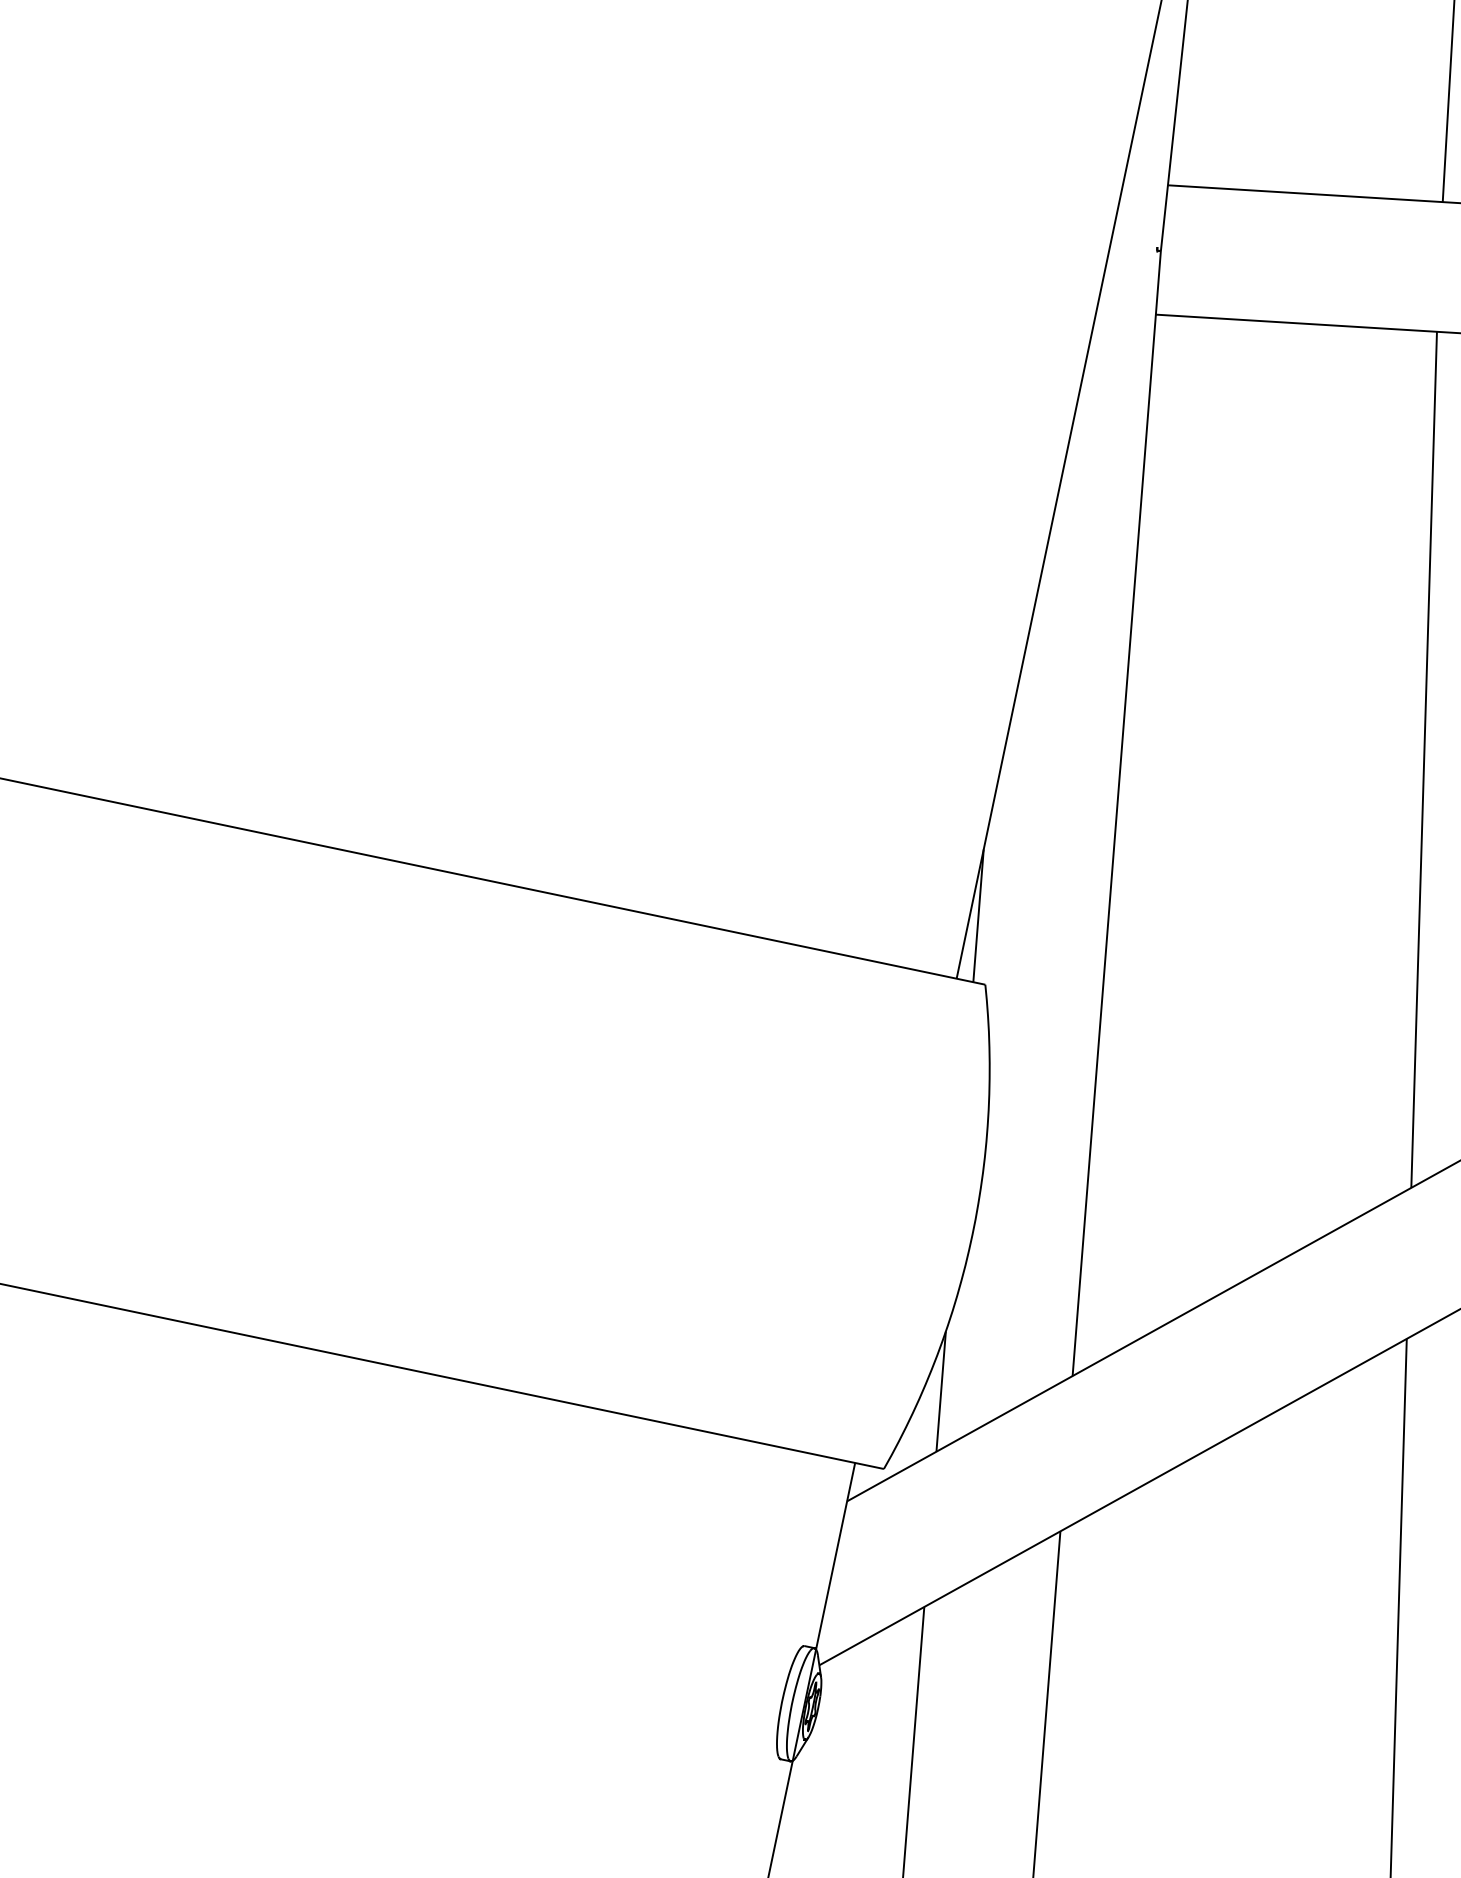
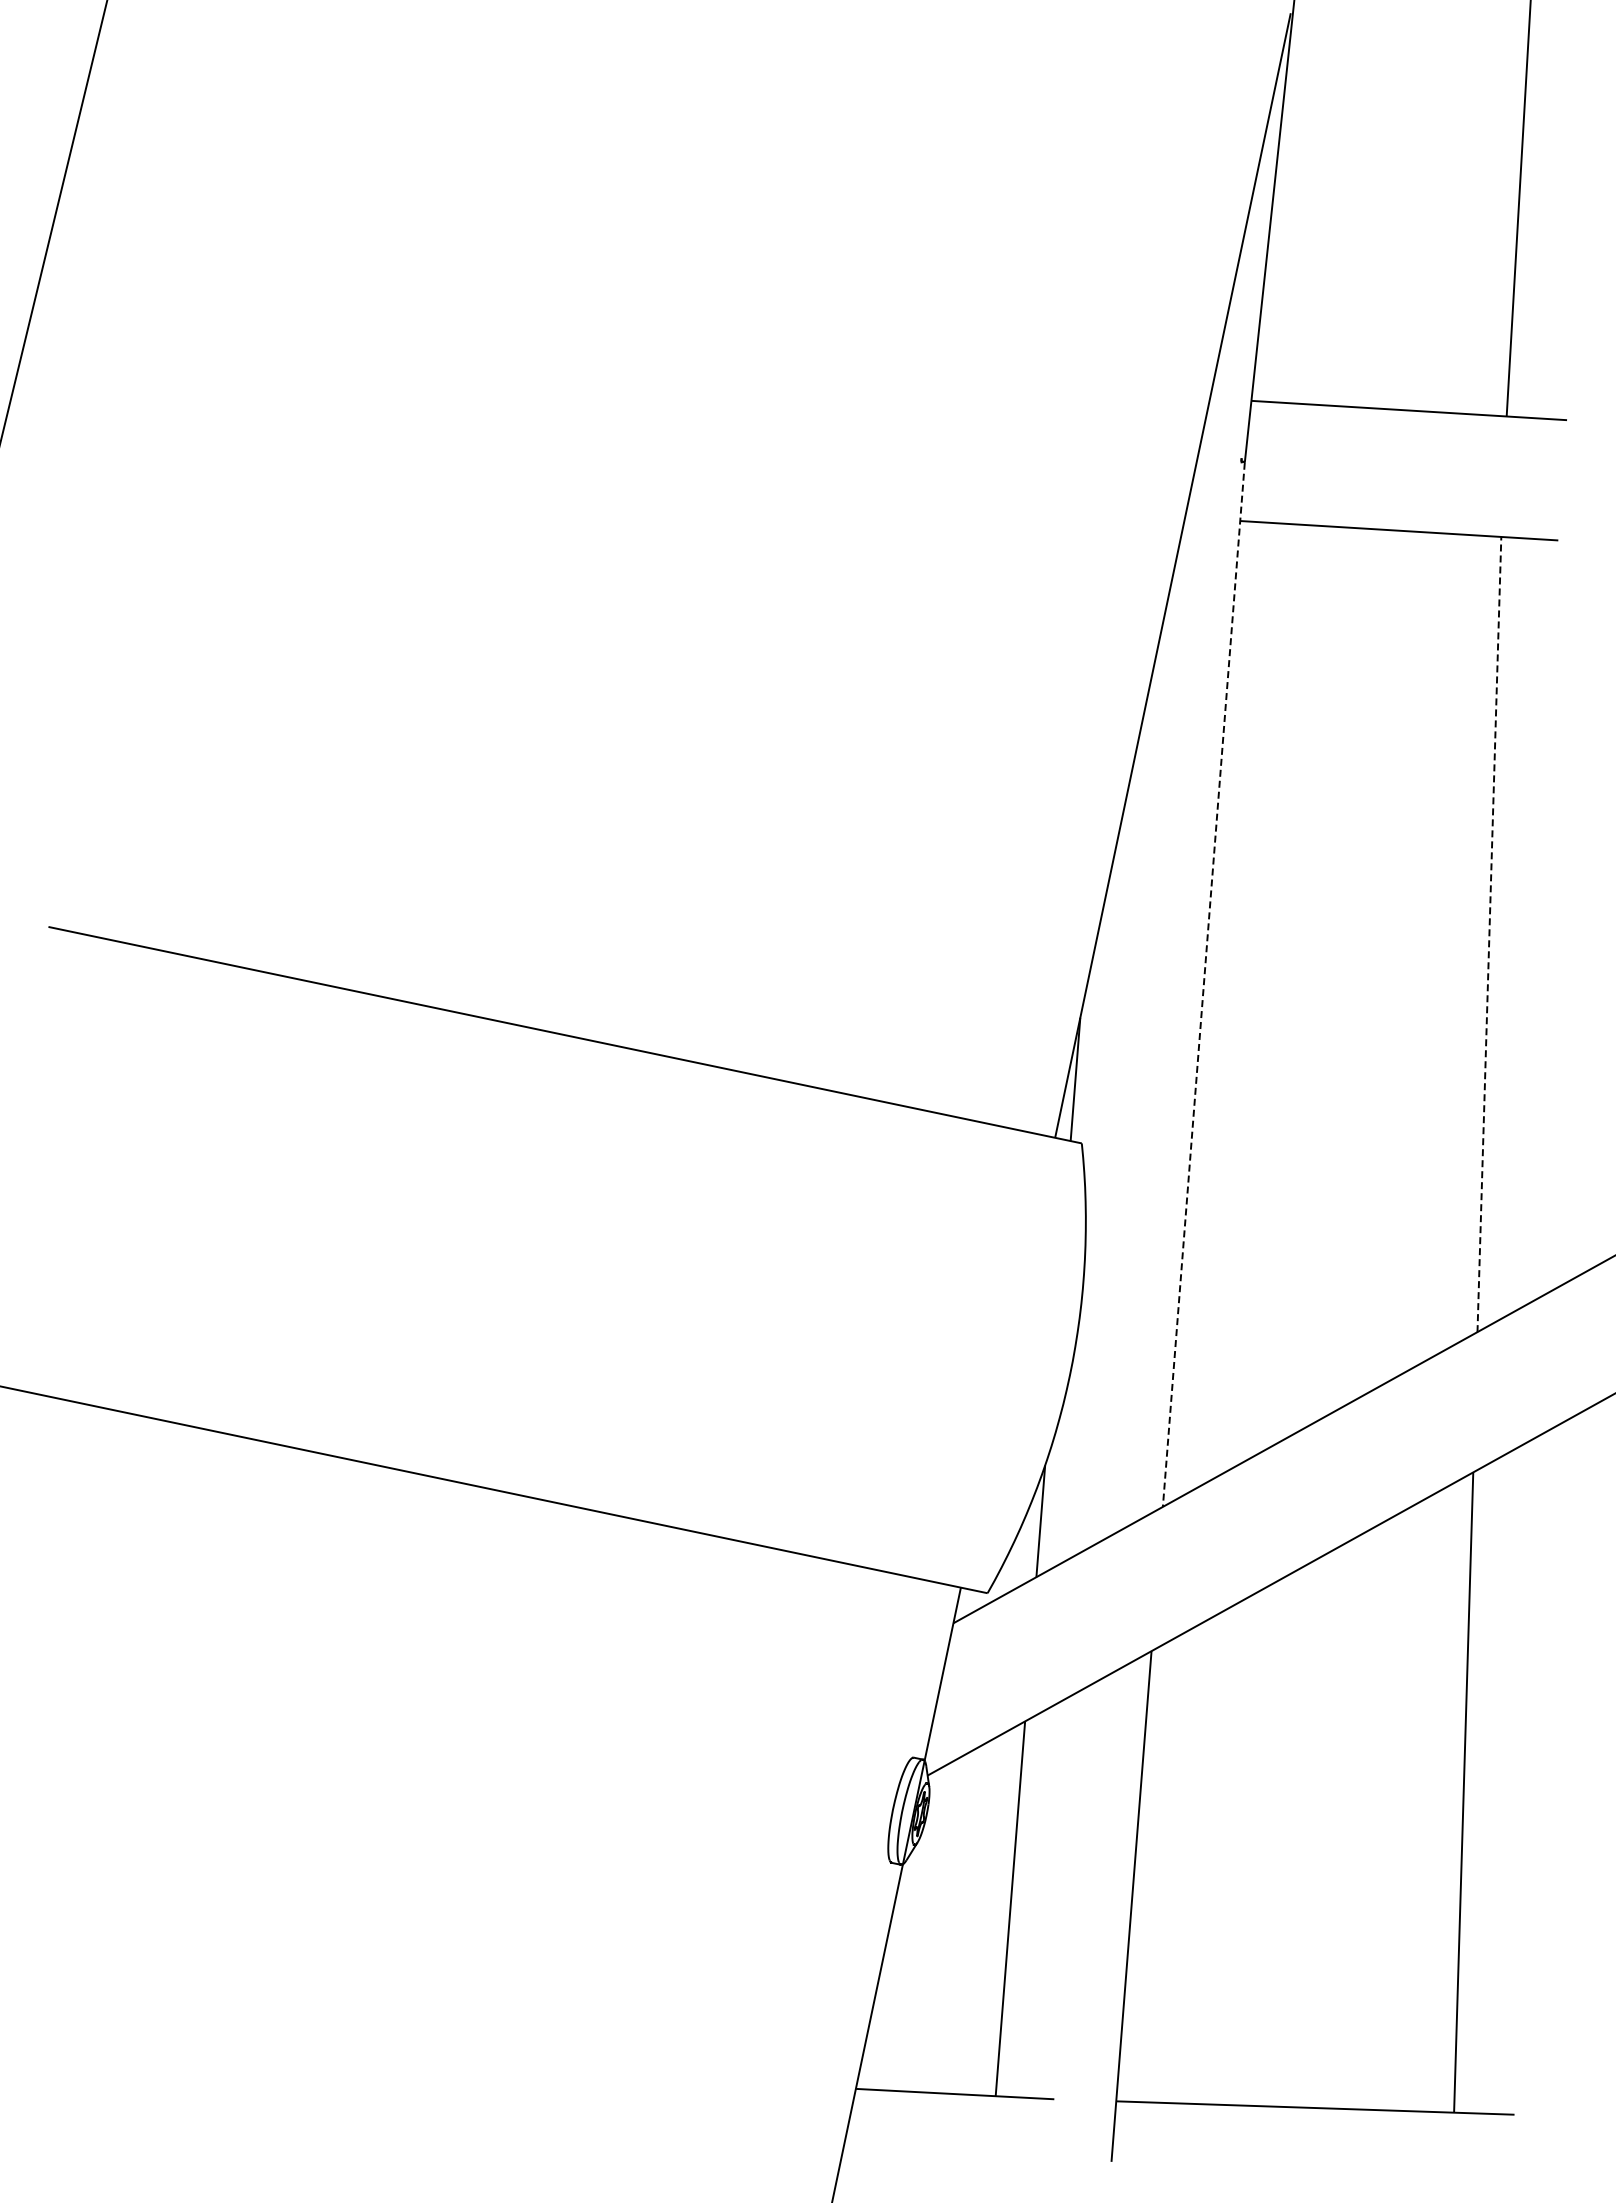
line: (1424, 759) -> (1489, 934), solid -> dashed
line: (1116, 813) -> (1203, 984), solid -> dashed

